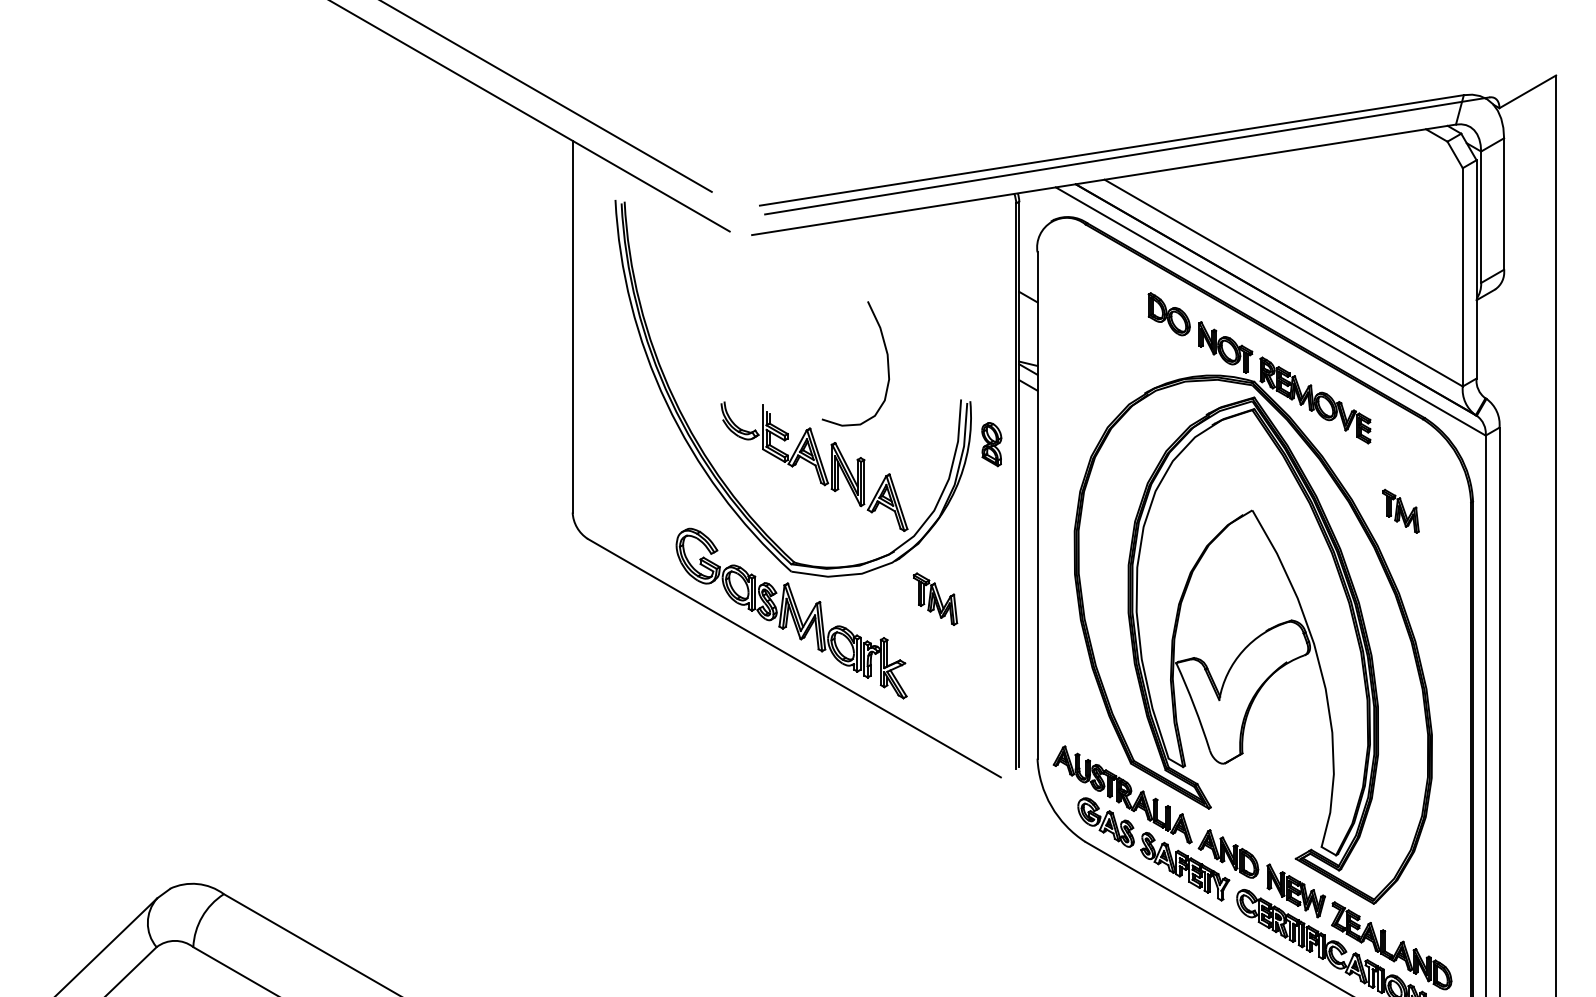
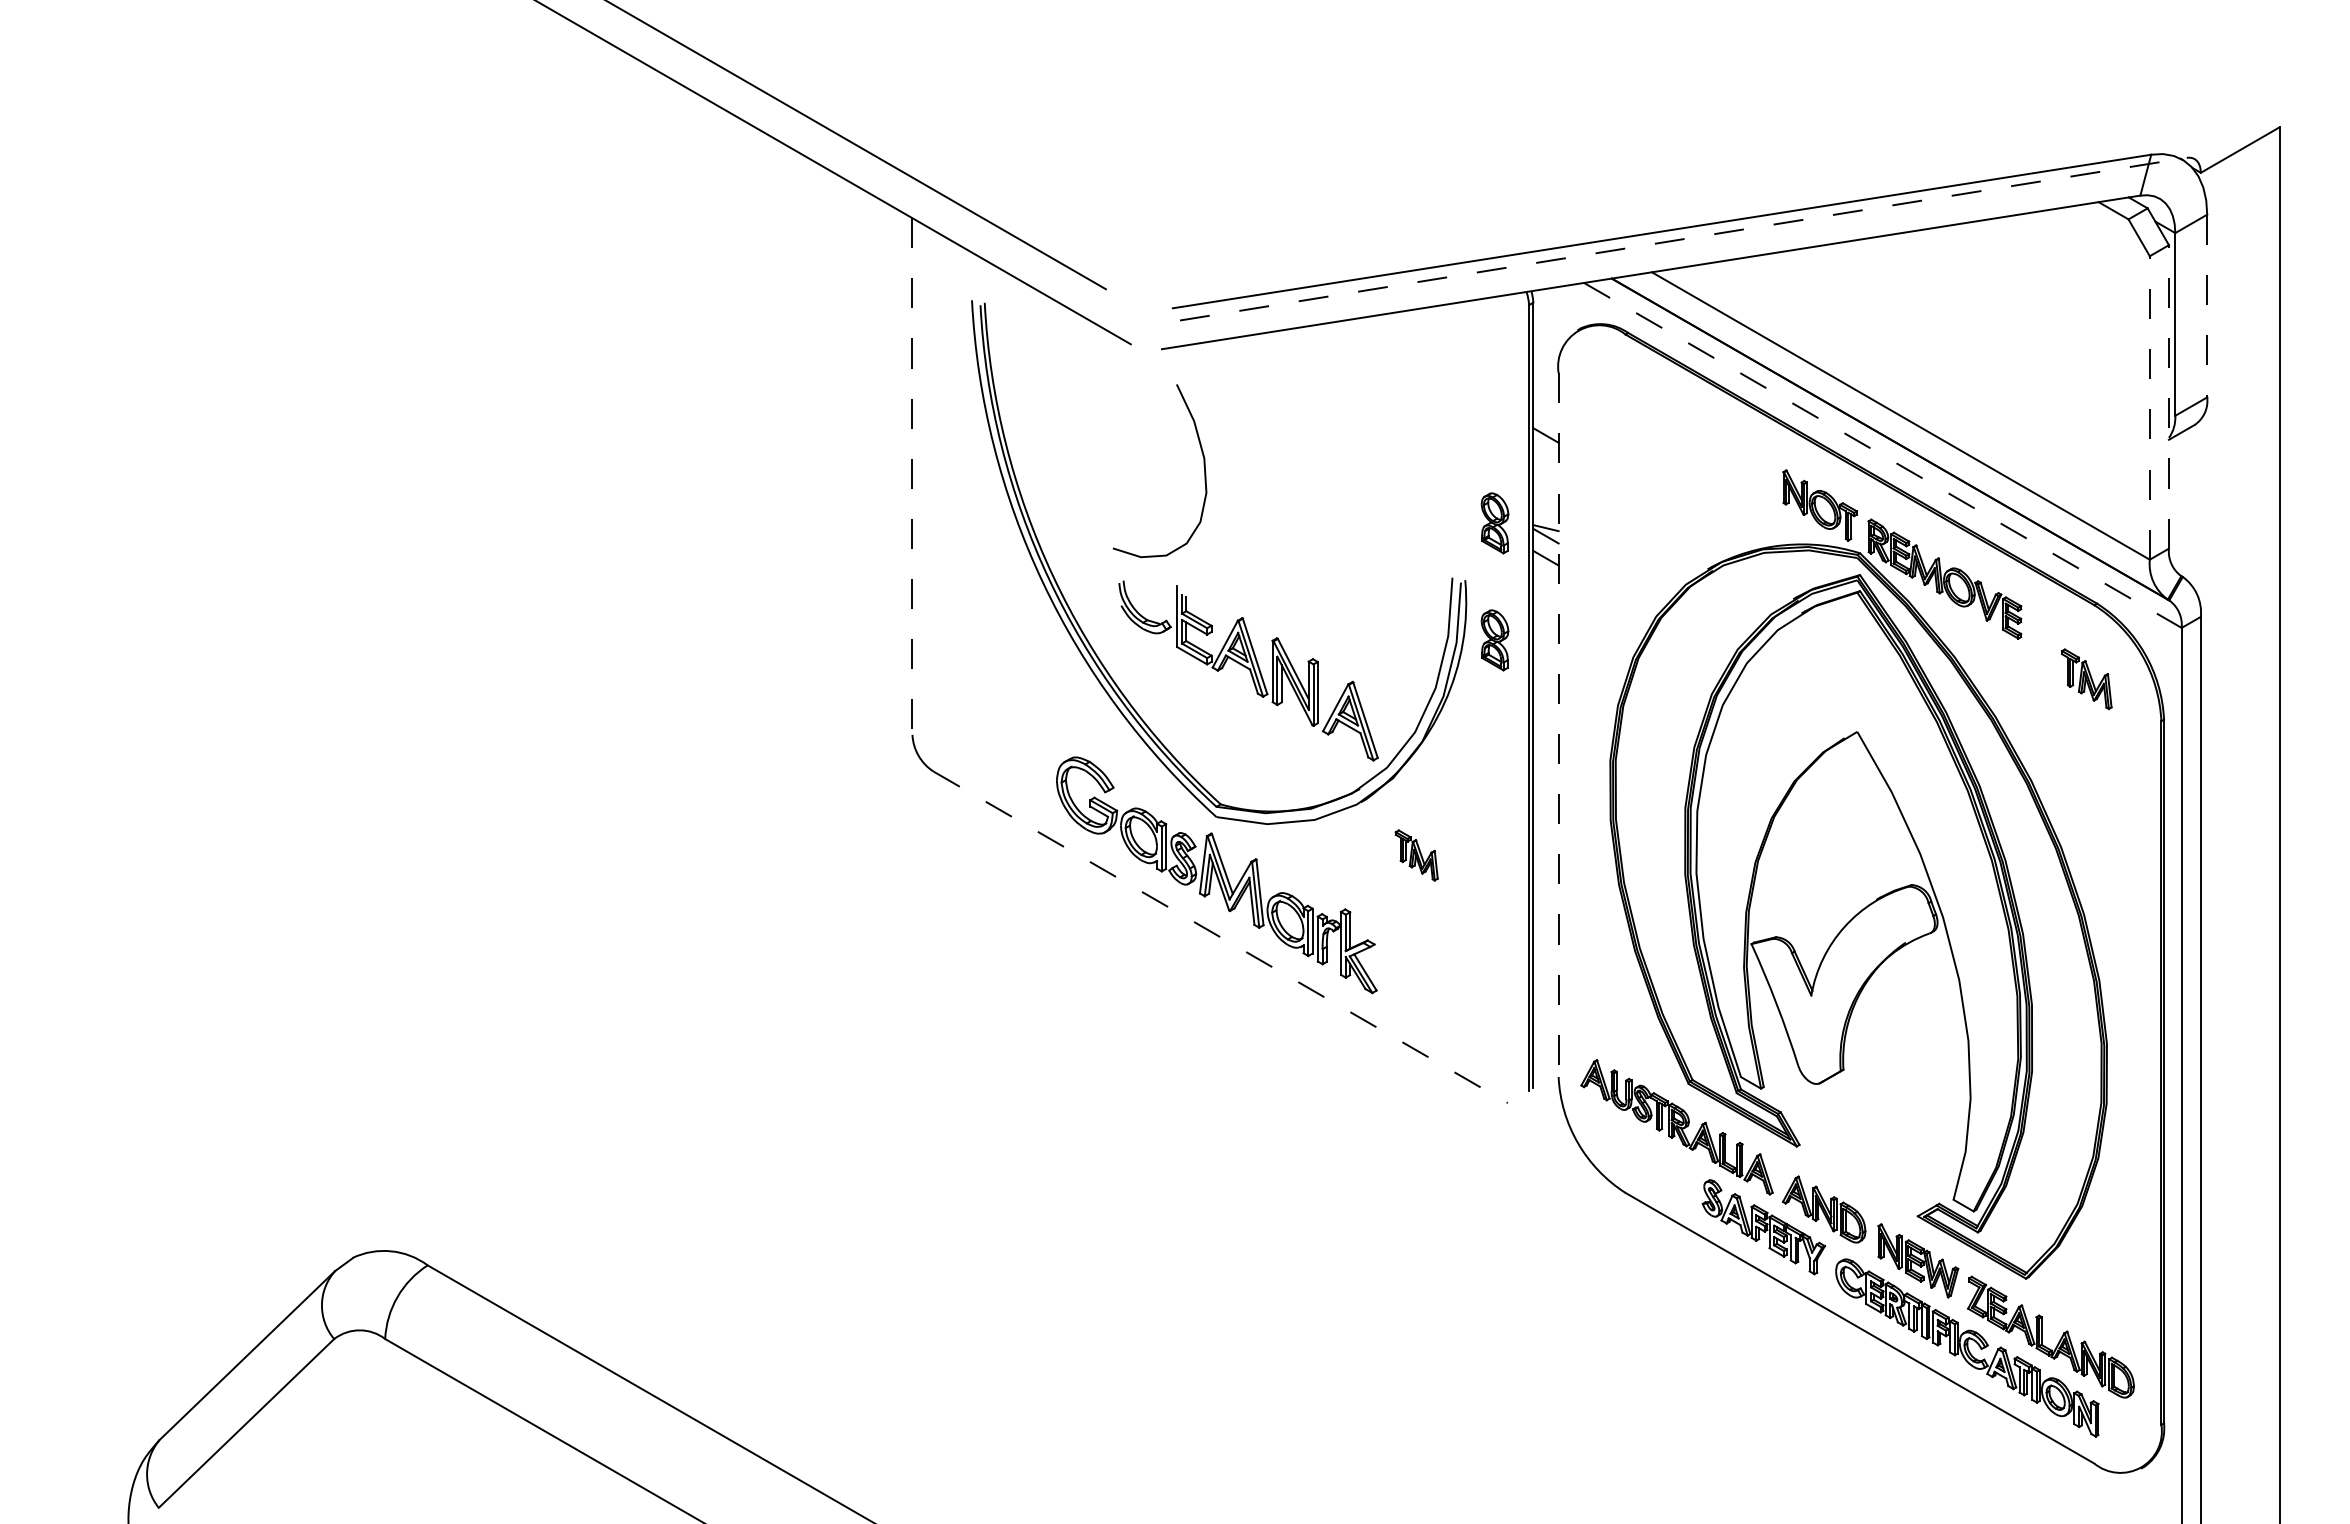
line: (1127, 156) -> (1683, 239), solid -> dashed
line: (1504, 204) -> (2207, 306), solid -> dashed
line: (1476, 269) -> (2168, 396), solid -> dashed
line: (1462, 277) -> (2149, 407), solid -> dashed
line: (1271, 311) -> (1883, 455), solid -> dashed
part: (1169, 314) -> (1741, 459), removed
line: (572, 327) -> (912, 477), solid -> dashed
curve: (887, 360) -> (1203, 466), moved
part: (991, 360) -> (1494, 523), added
line: (1037, 505) -> (1558, 725), solid -> dashed
part: (1400, 511) -> (2086, 679), moved
part: (935, 599) -> (1416, 855), size x0.7
line: (794, 658) -> (1221, 937), solid -> dashed
part: (1105, 822) -> (1653, 1165), removed

